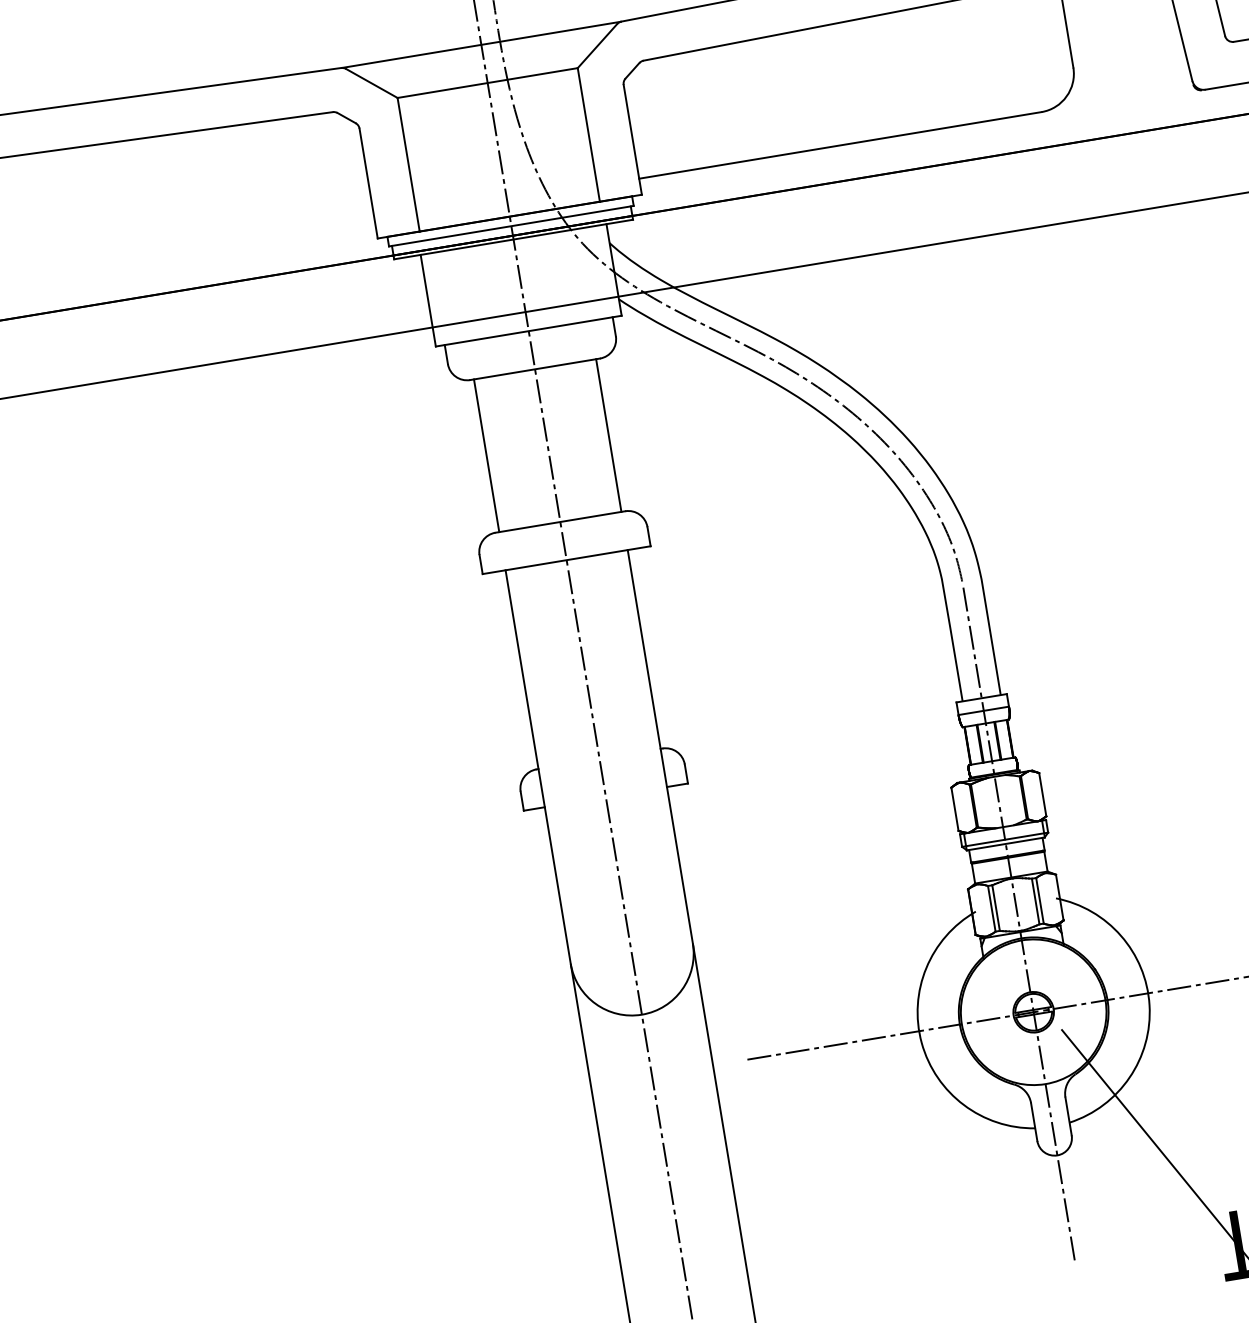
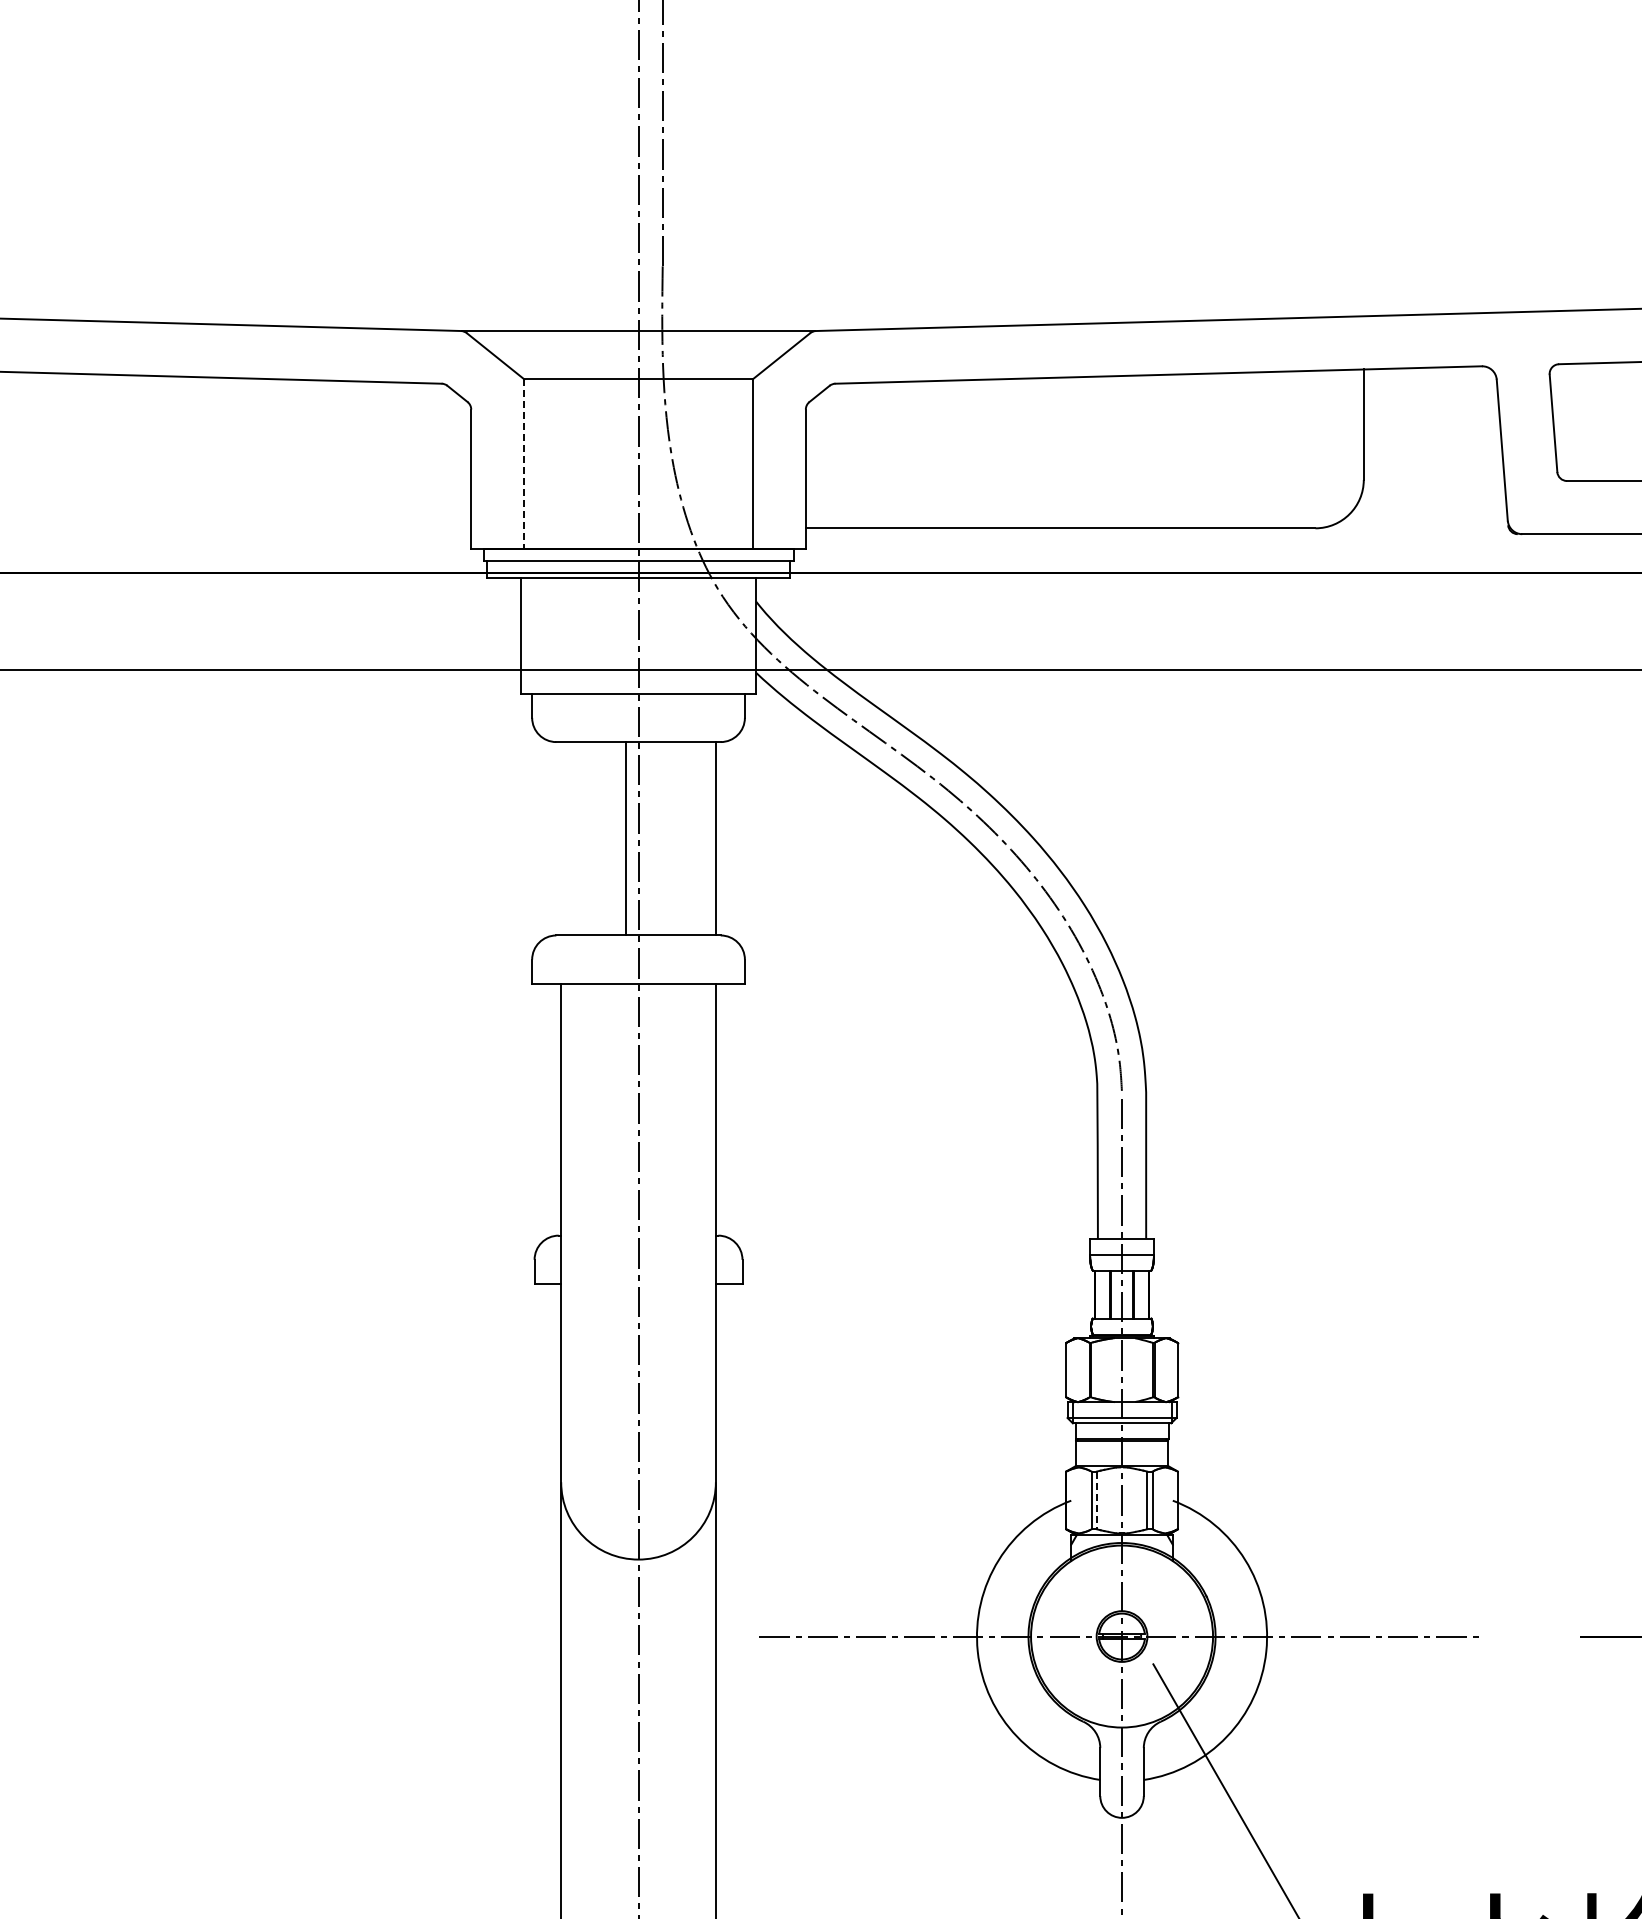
line: (408, 165) -> (524, 464), solid -> dashed
line: (486, 455) -> (626, 838), moved
line: (995, 908) -> (1096, 1500), solid -> dashed

